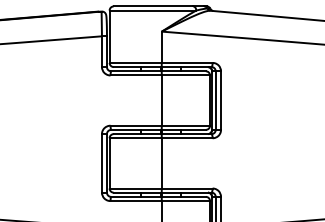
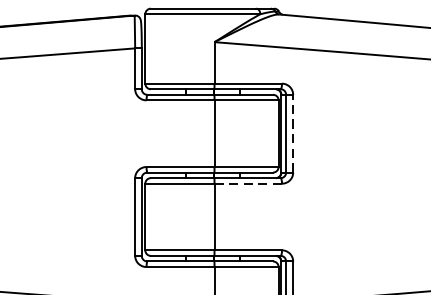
line: (221, 100) -> (293, 133), solid -> dashed
line: (186, 138) -> (247, 183), solid -> dashed

